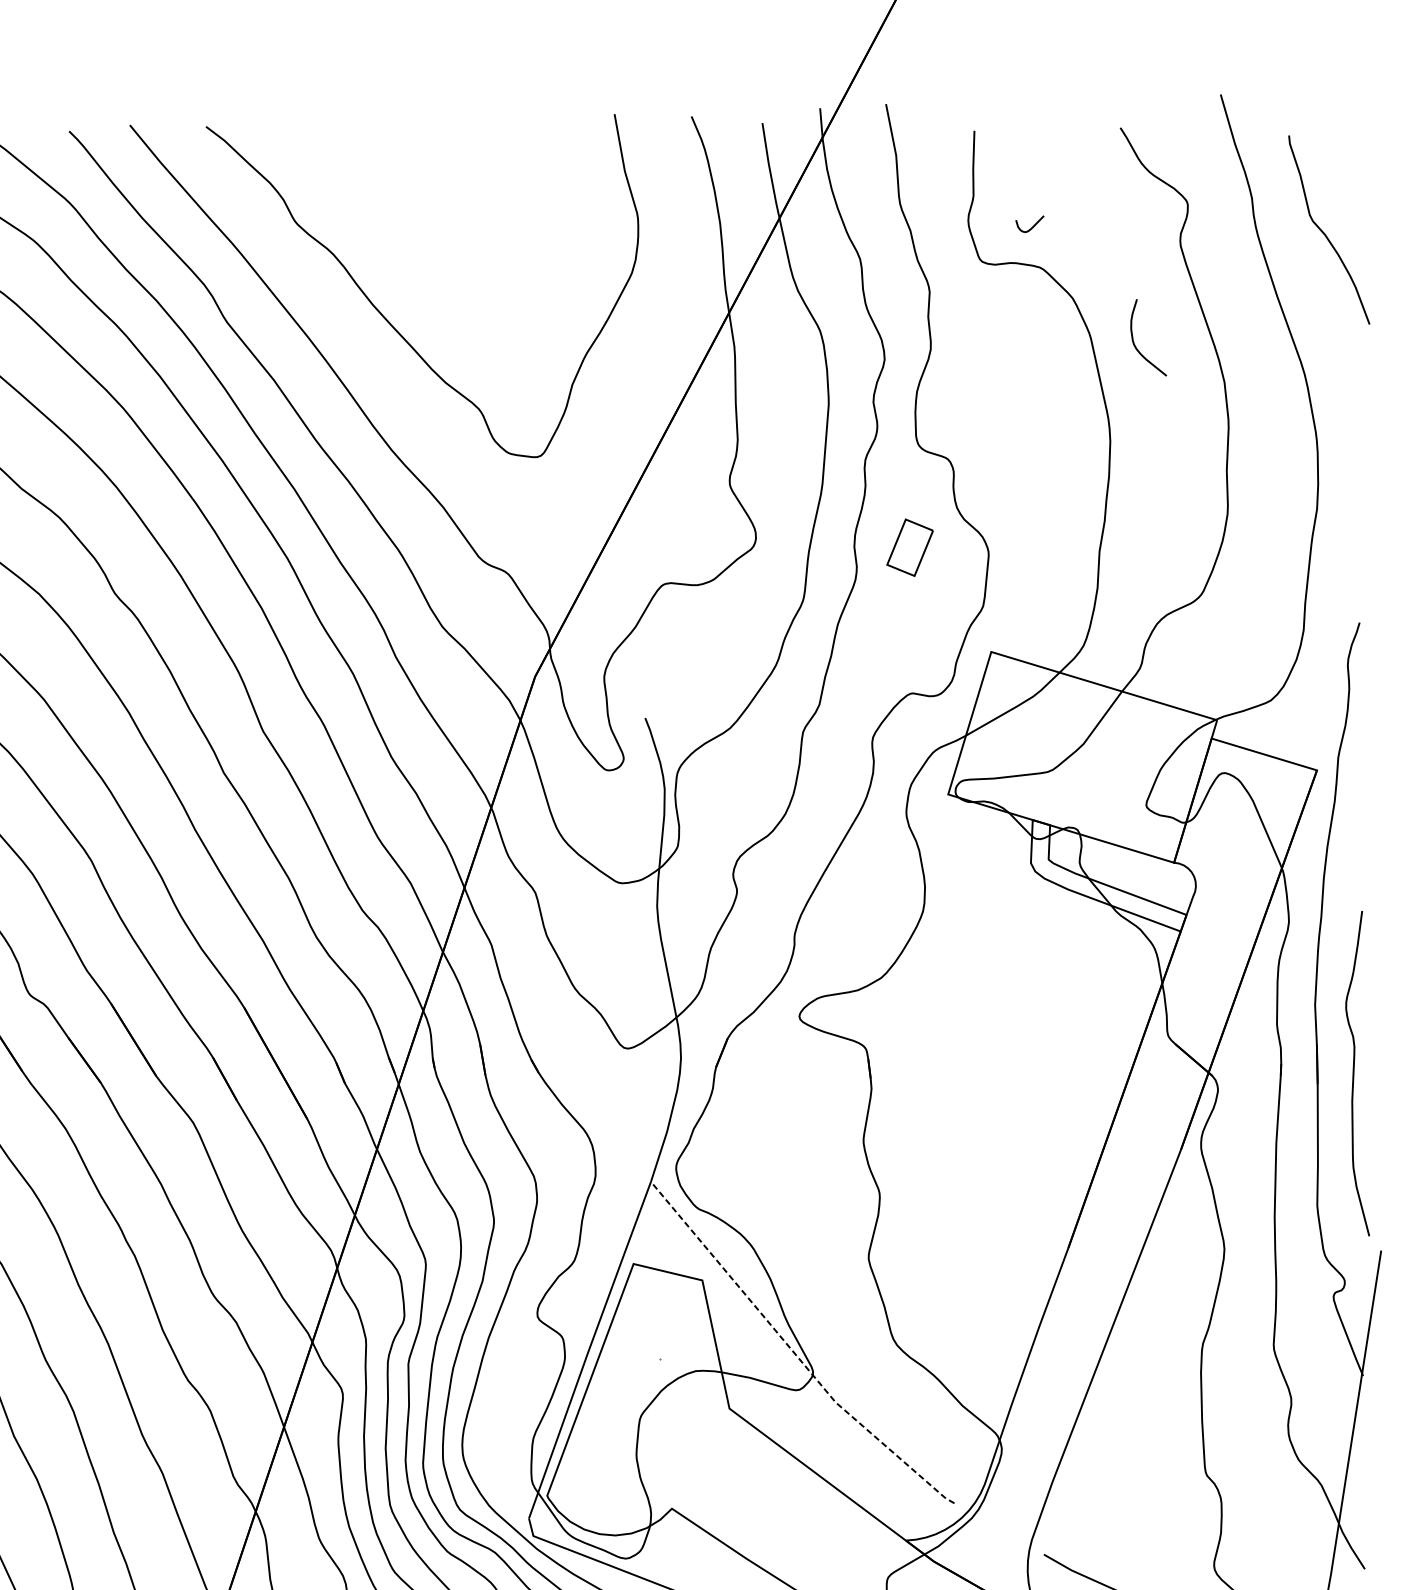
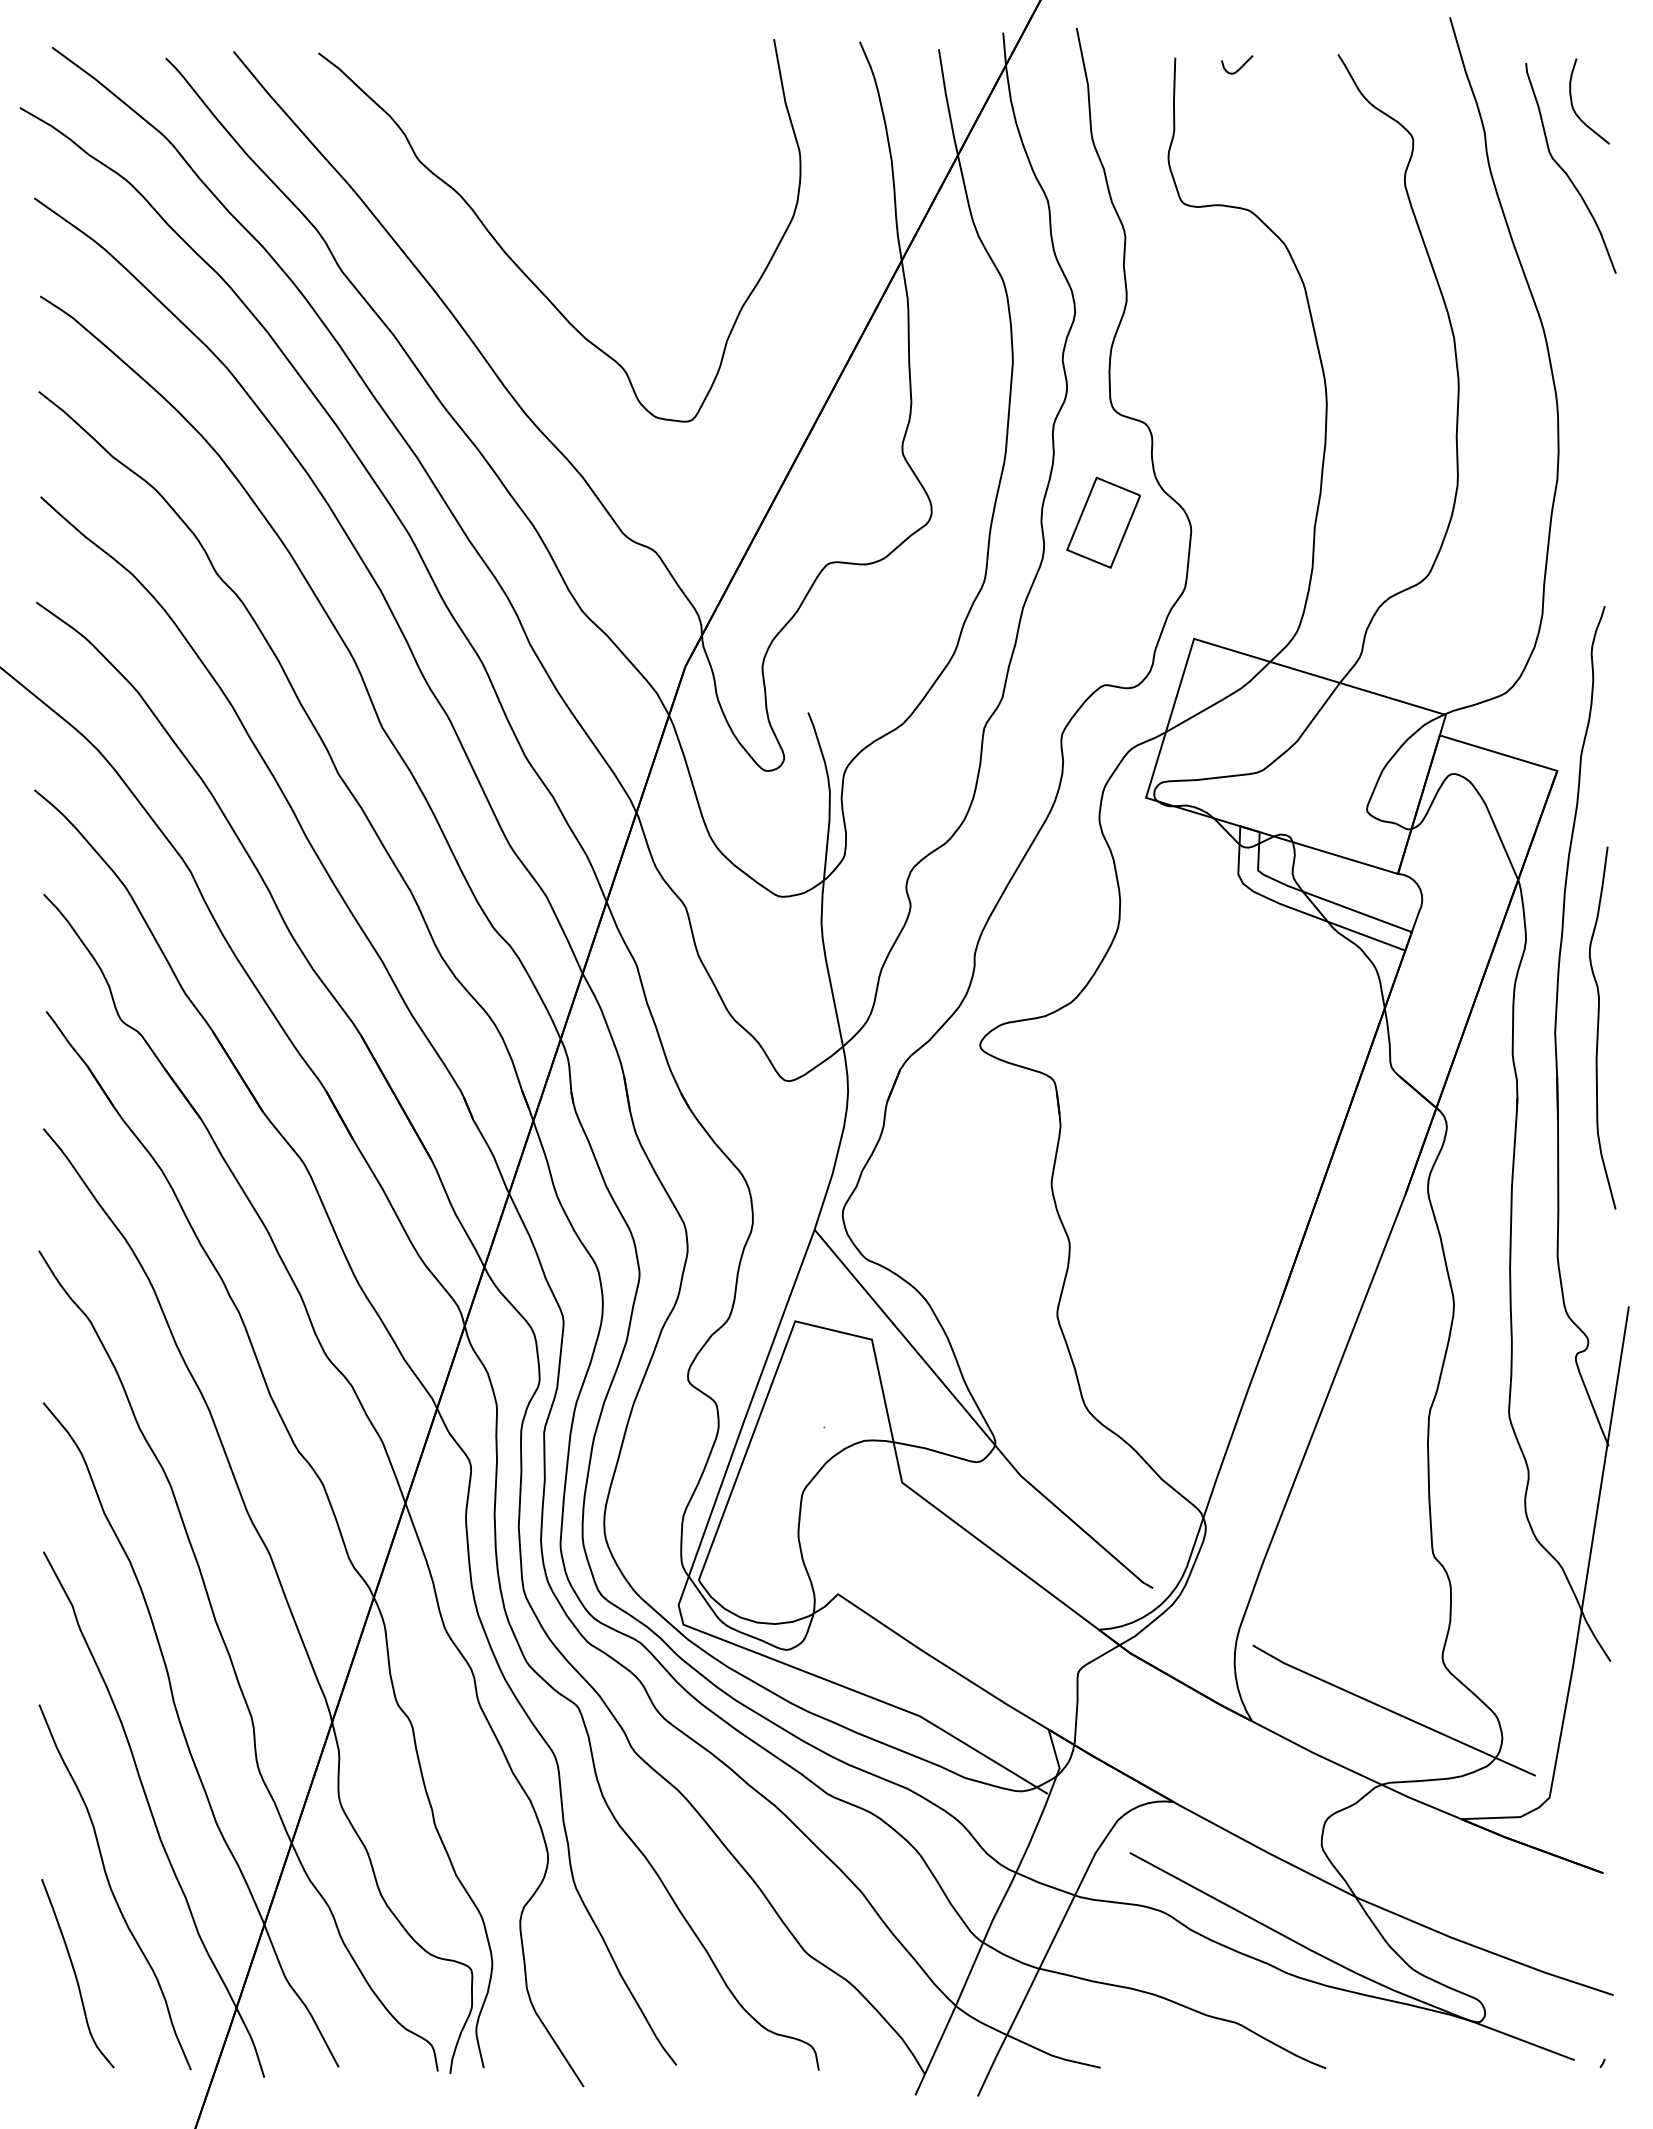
curve: (1032, 225) -> (1240, 66), moved
curve: (1134, 341) -> (1573, 105), moved
part: (910, 547) -> (1103, 522), size x1.43
curve: (1353, 1073) -> (1598, 1027), moved
line: (794, 1352) -> (974, 1420), dashed -> solid

